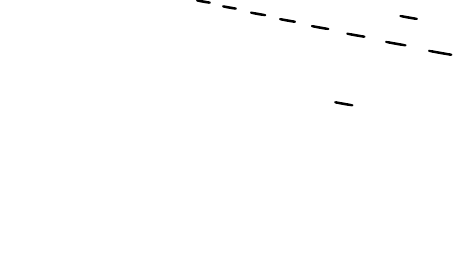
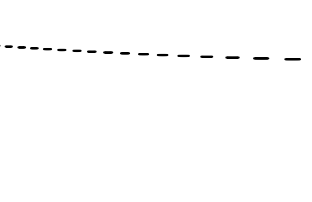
line: (408, 16) -> (237, 39), removed
line: (343, 103) -> (206, 100), removed

